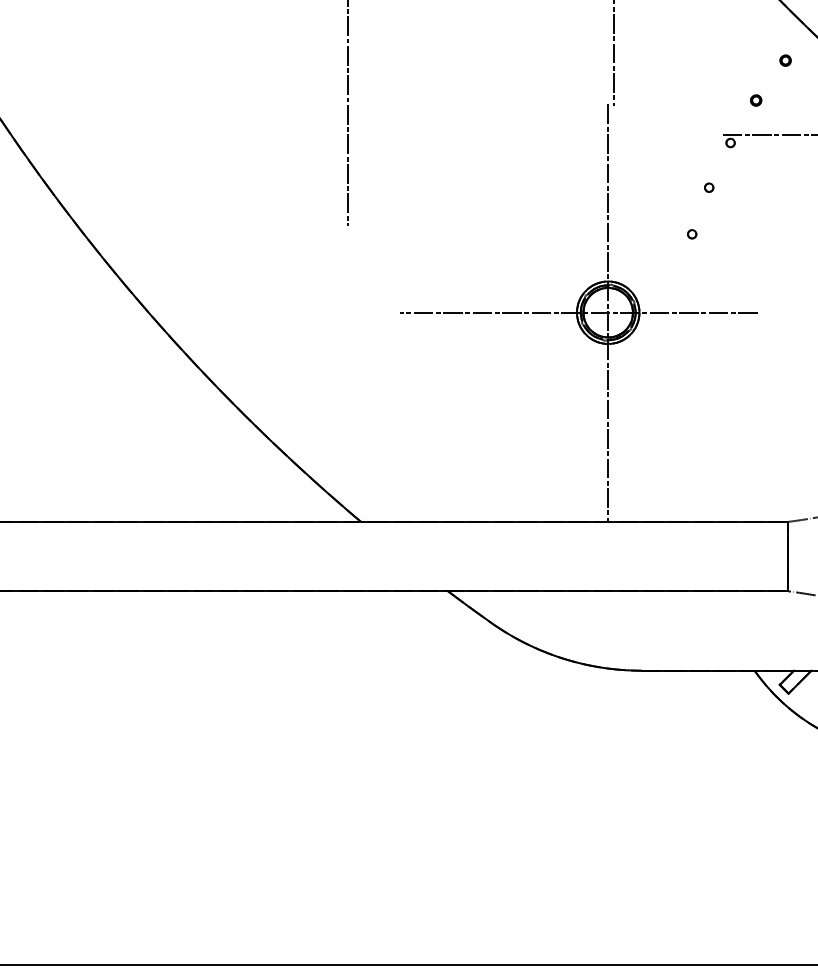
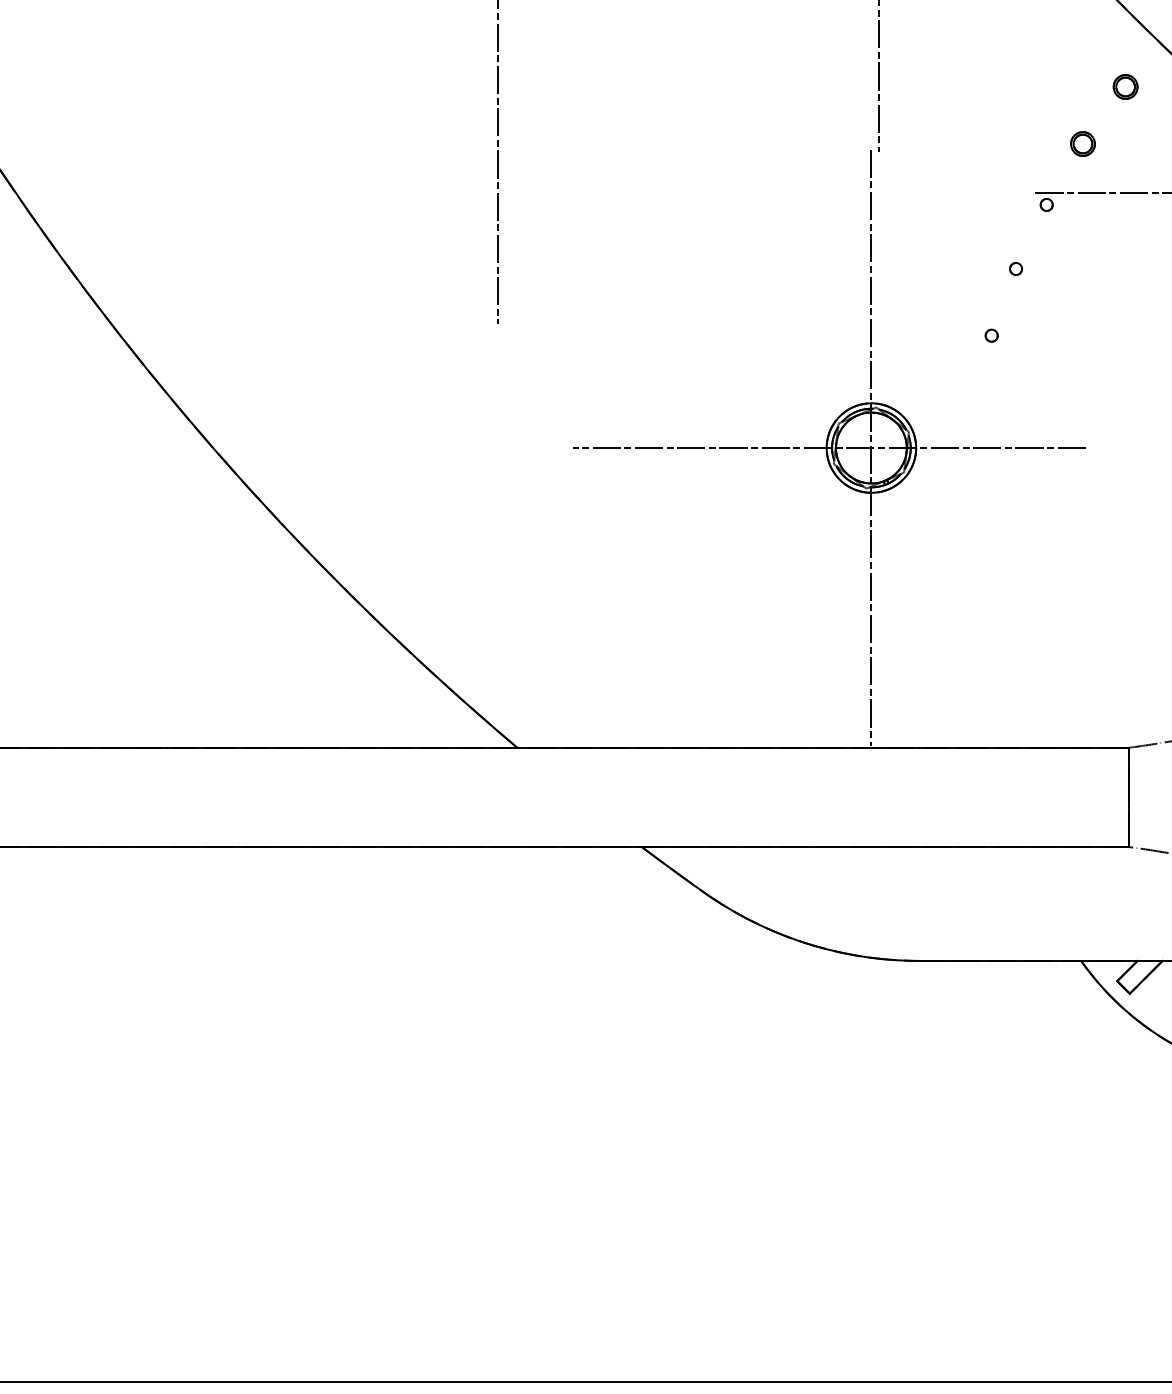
part: (785, 60) -> (1125, 86), size x1.6
part: (756, 100) -> (1083, 144), size x1.6

